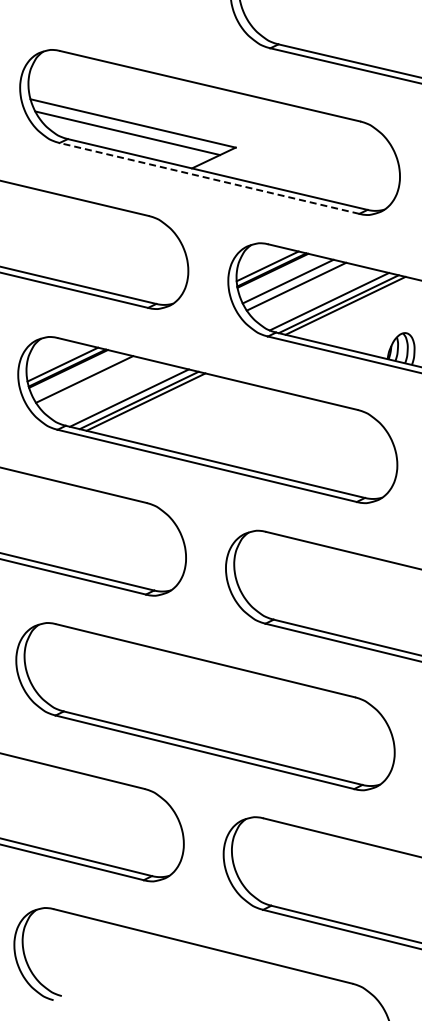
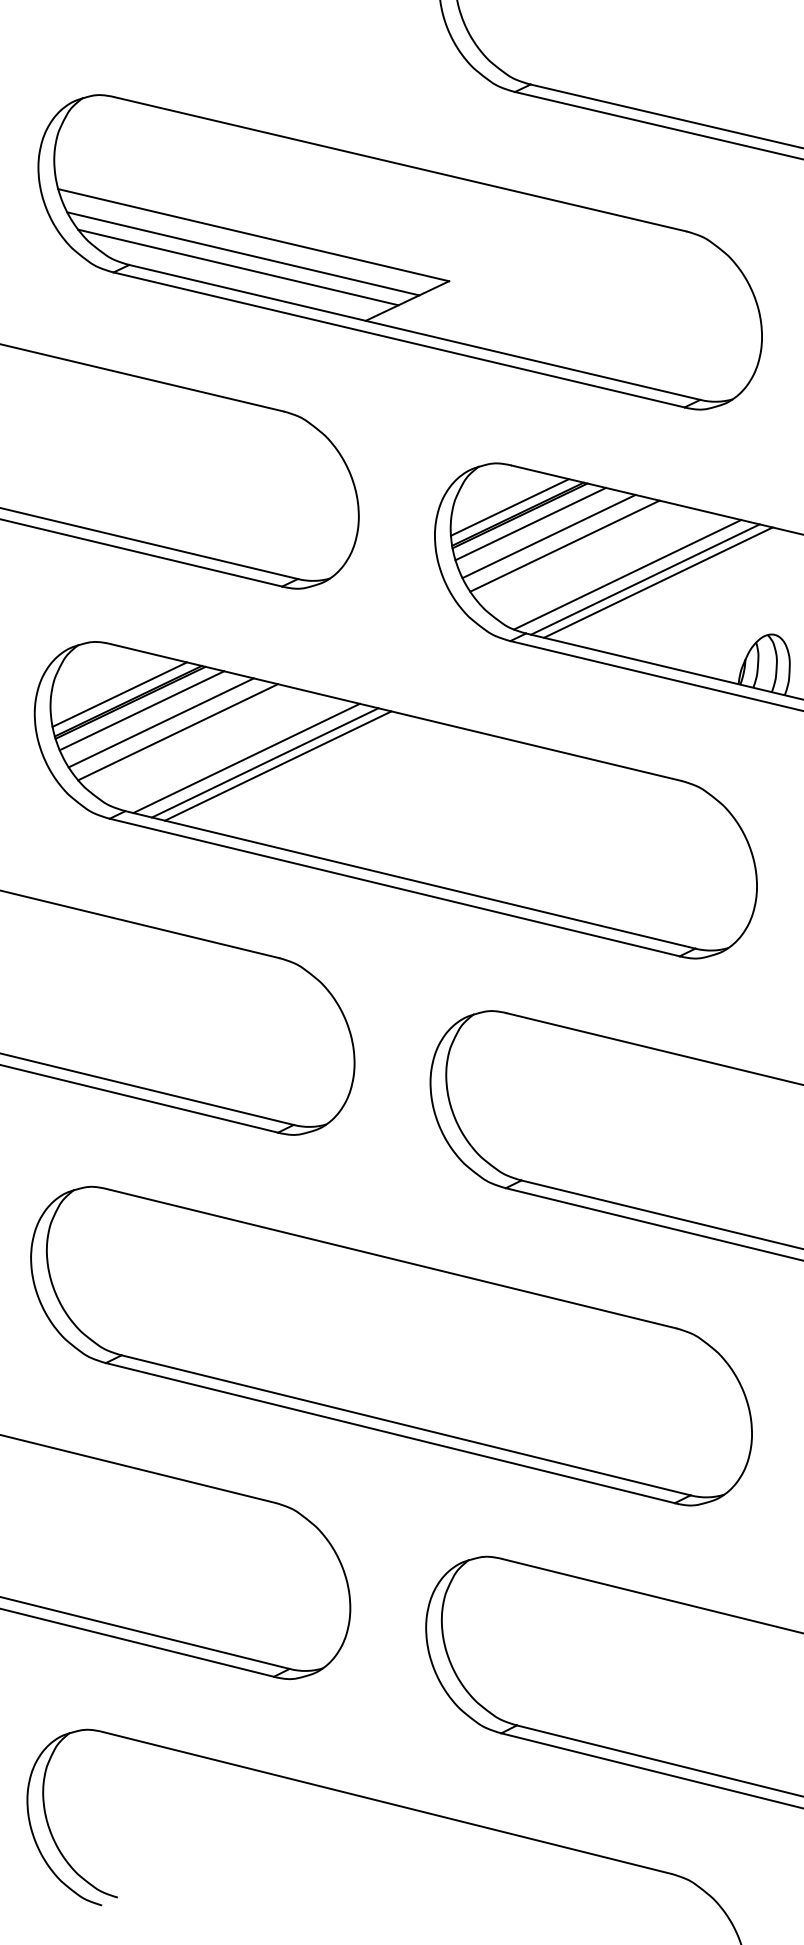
line: (125, 140) -> (239, 267), added
line: (208, 178) -> (397, 340), dashed -> solid
line: (278, 275) -> (530, 524), added
line: (74, 372) -> (141, 709), added
line: (93, 384) -> (178, 732), added

